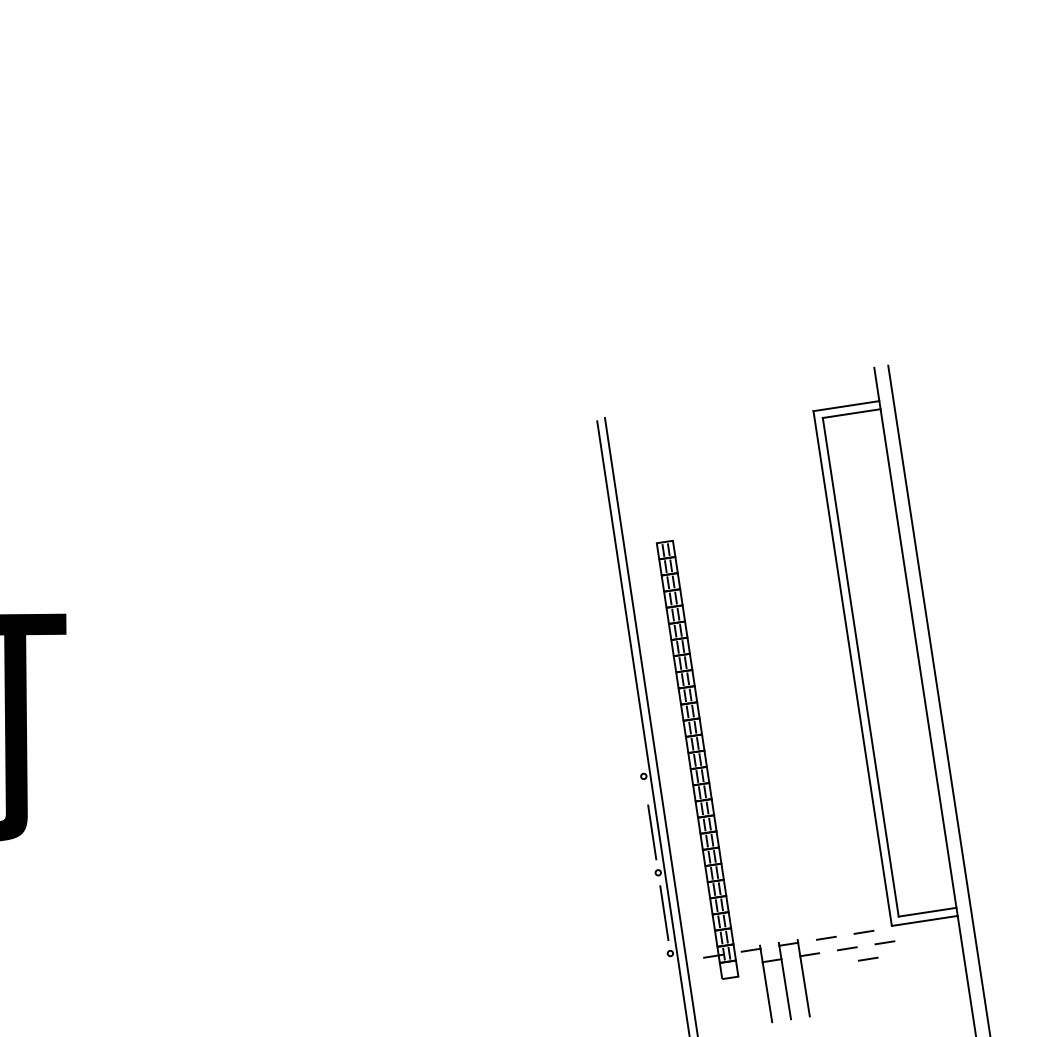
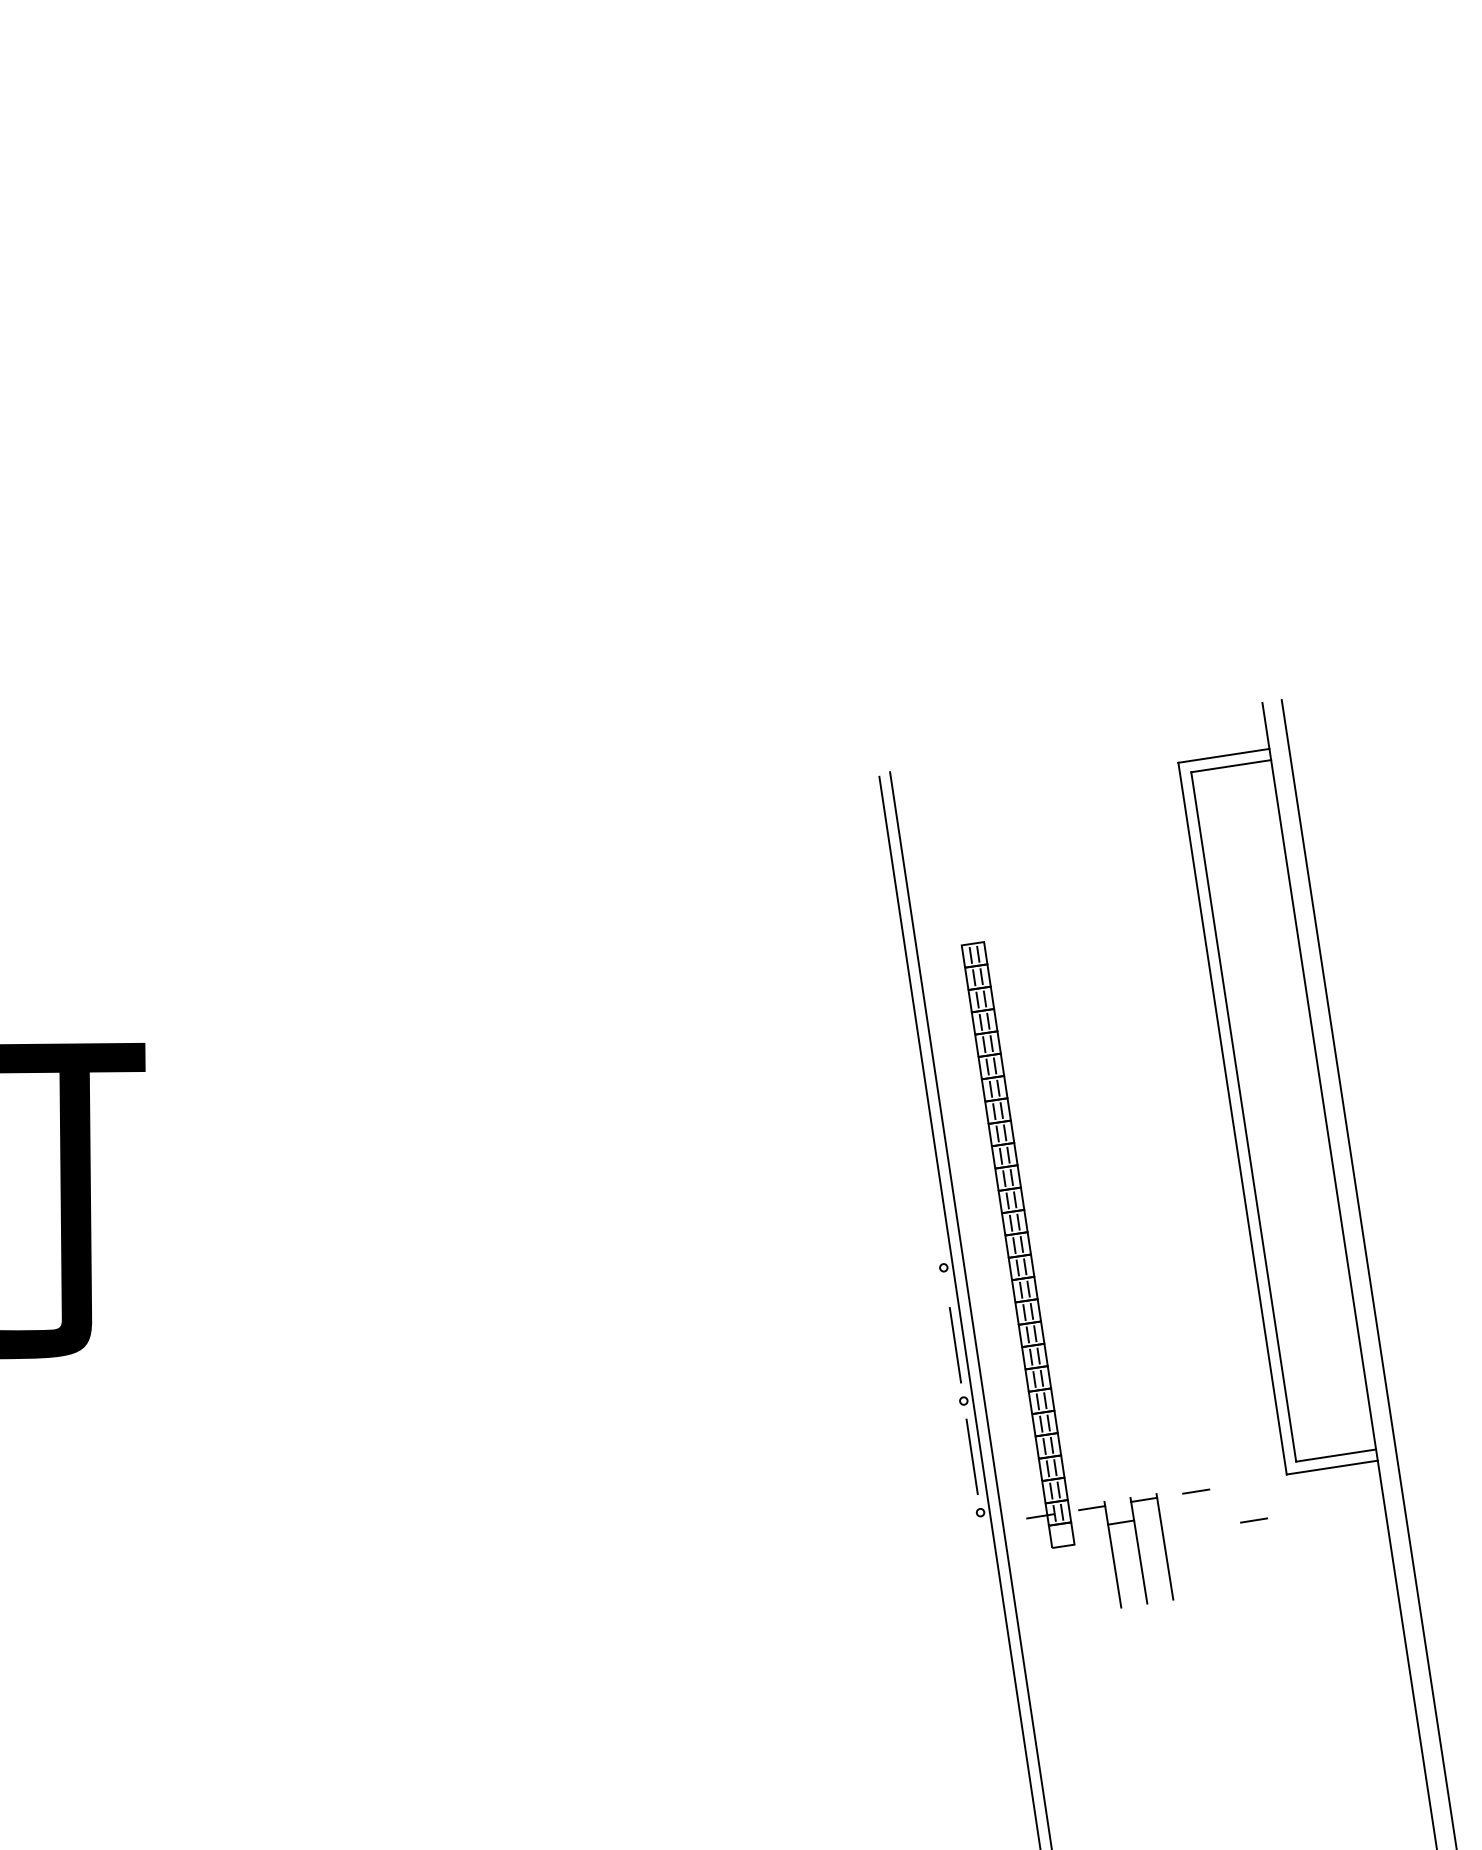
line: (864, 932) -> (1248, 1483), removed
line: (885, 942) -> (1277, 1497), removed
line: (847, 949) -> (1225, 1506), removed
line: (809, 954) -> (1173, 1514), removed

